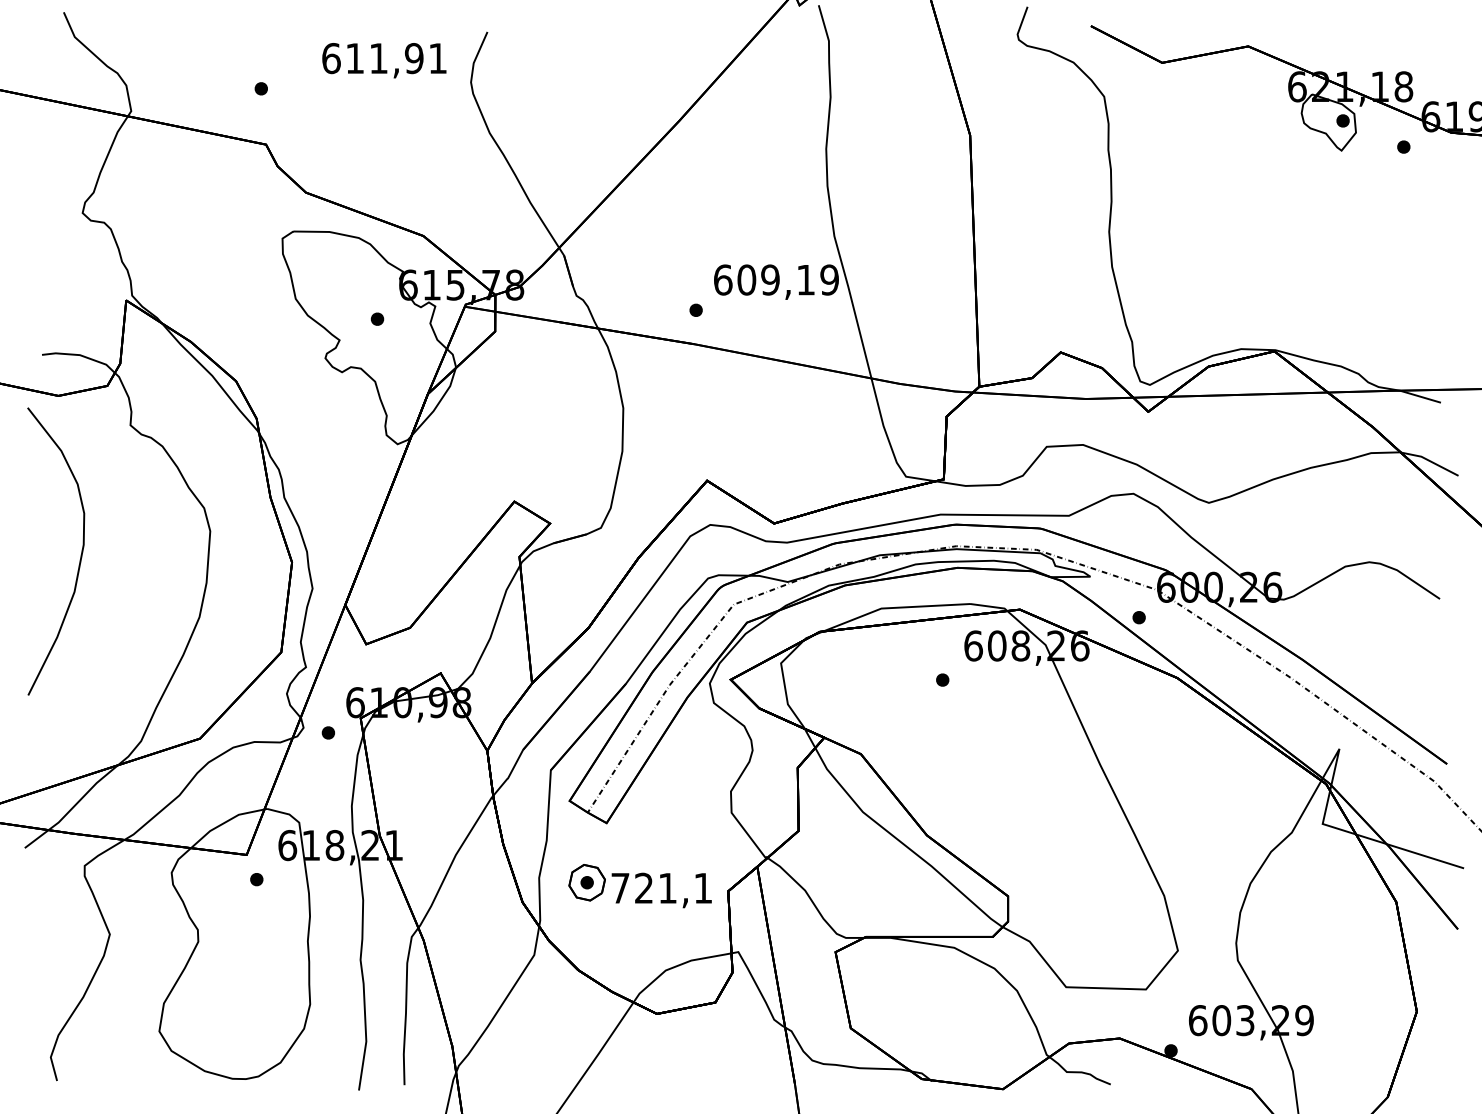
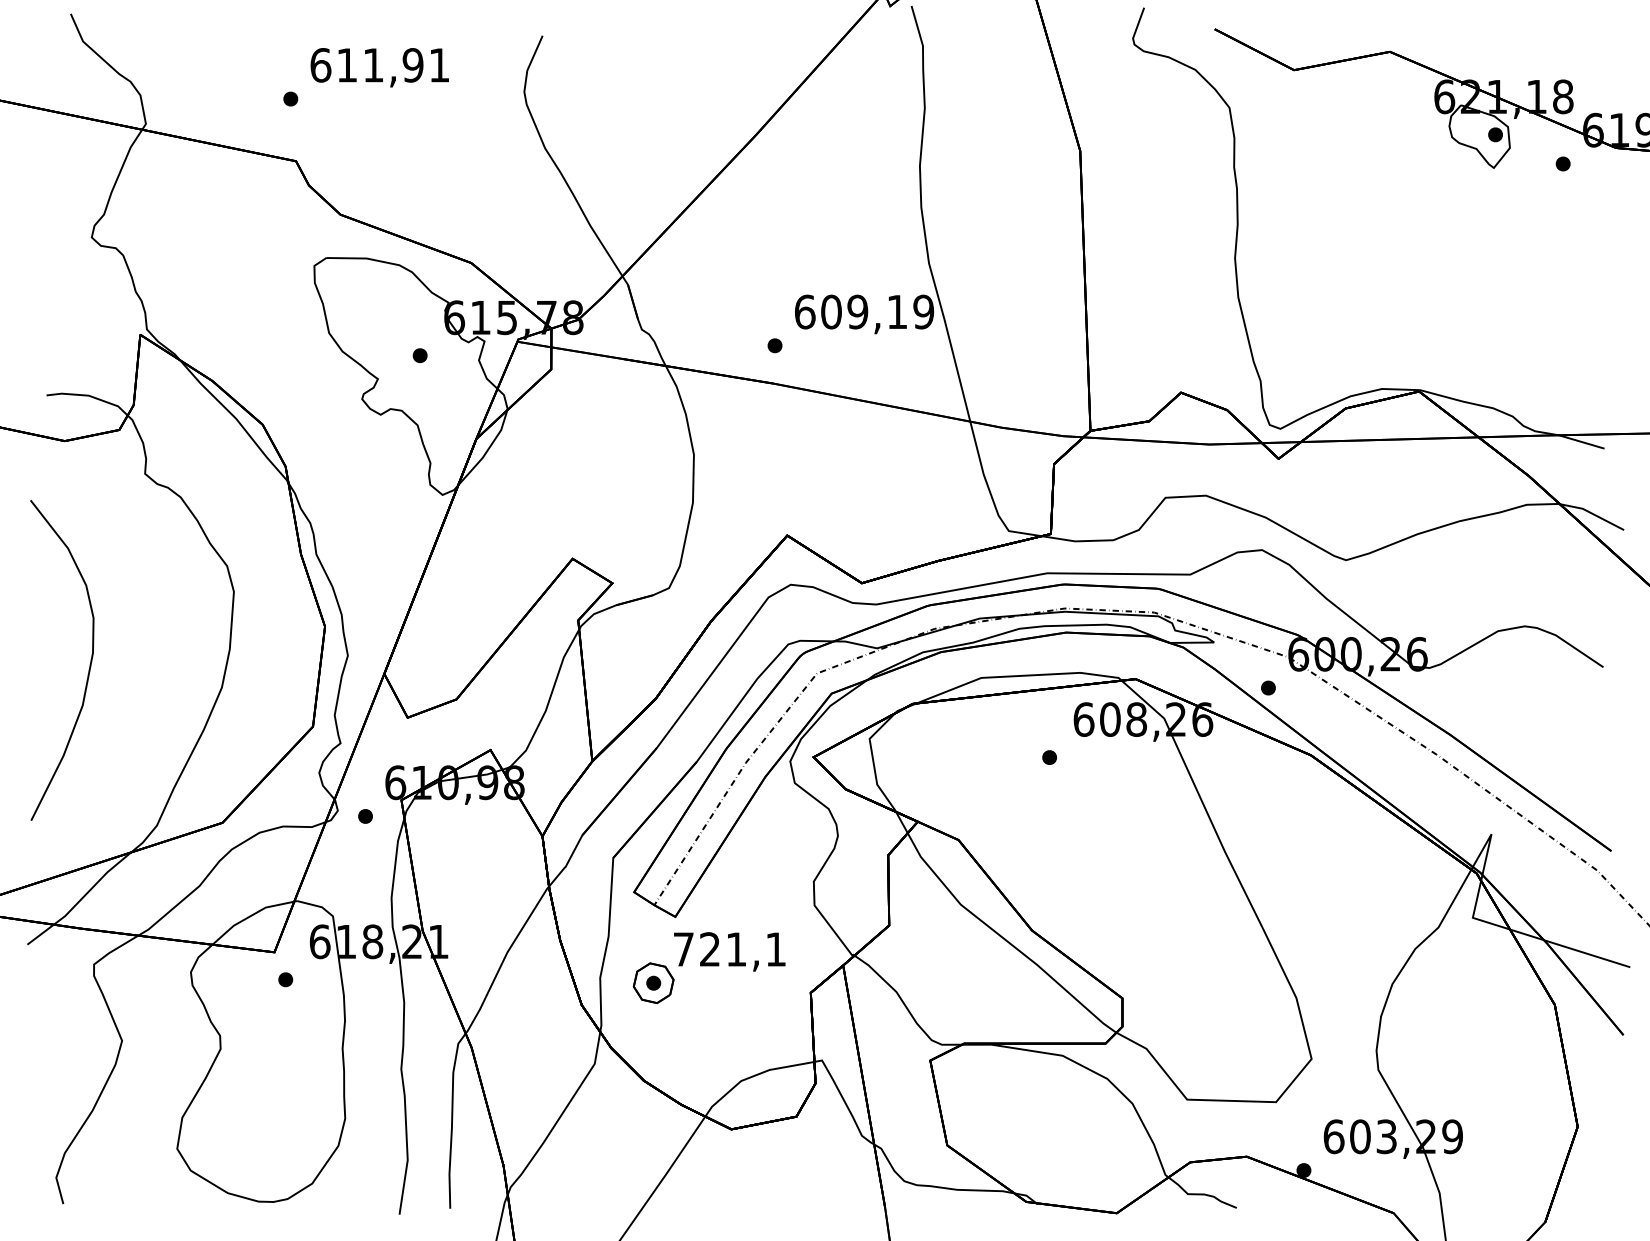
text: (384, 60) -> (379, 67), moved
curve: (80, 555) -> (89, 664), moved
text: (661, 890) -> (729, 951), moved

